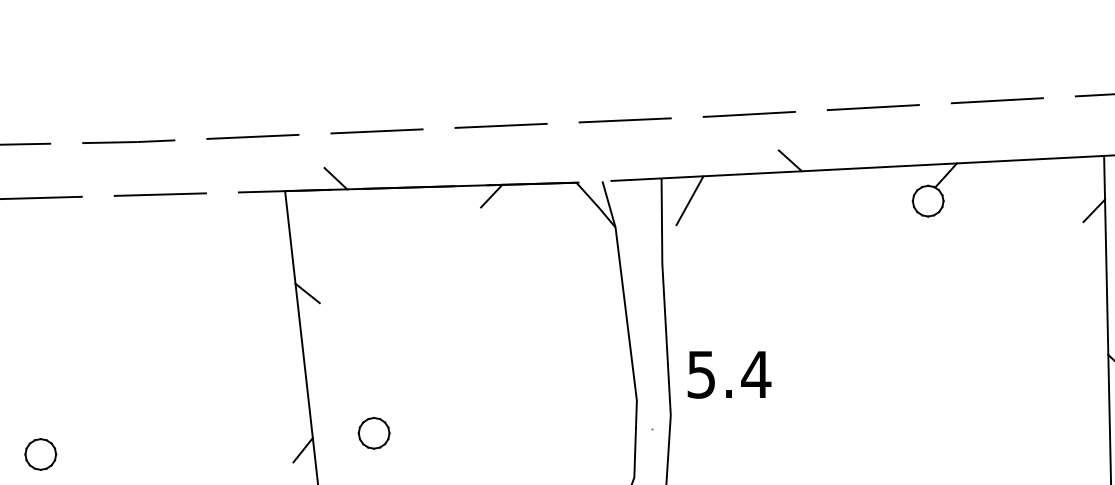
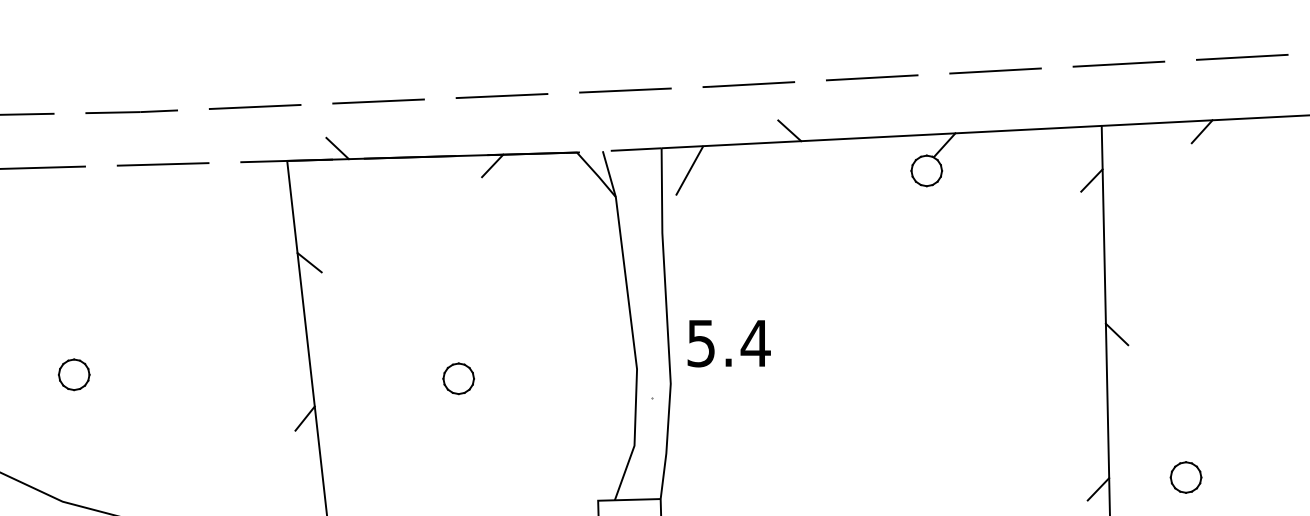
part: (373, 433) -> (458, 378), moved
part: (41, 454) -> (74, 374), moved

